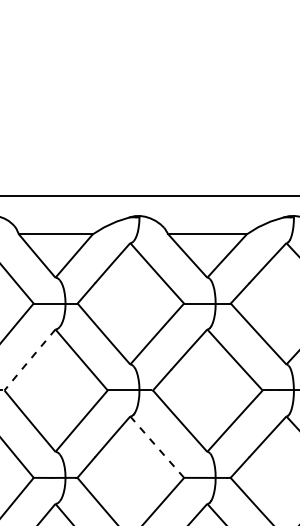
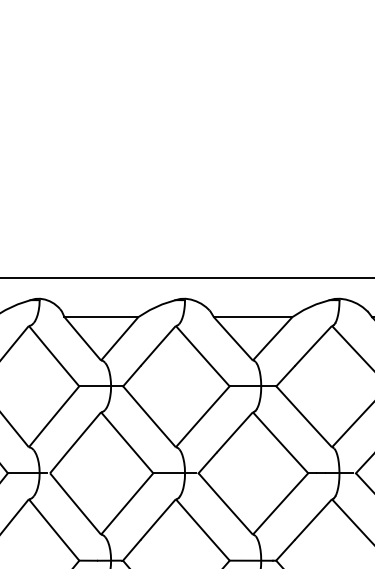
line: (29, 360) -> (75, 443), dashed -> solid
line: (156, 446) -> (202, 529), dashed -> solid

